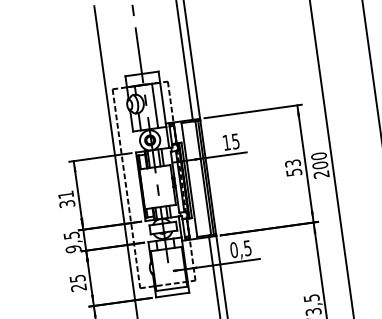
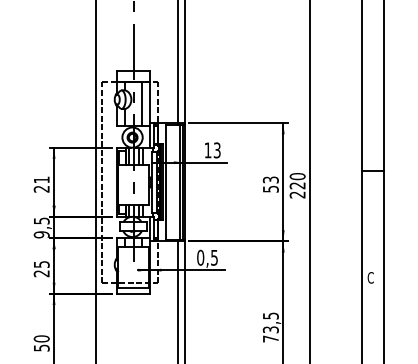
text: (235, 140) -> (217, 149), 15 -> 13
text: (320, 165) -> (297, 185), 200 -> 220
text: (66, 203) -> (41, 188), 31 -> 21

